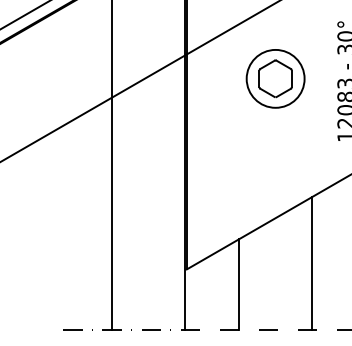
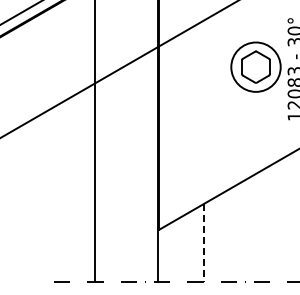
part: (275, 78) -> (255, 66), moved
line: (311, 263) -> (265, 224), removed
line: (239, 284) -> (204, 242), solid -> dashed

